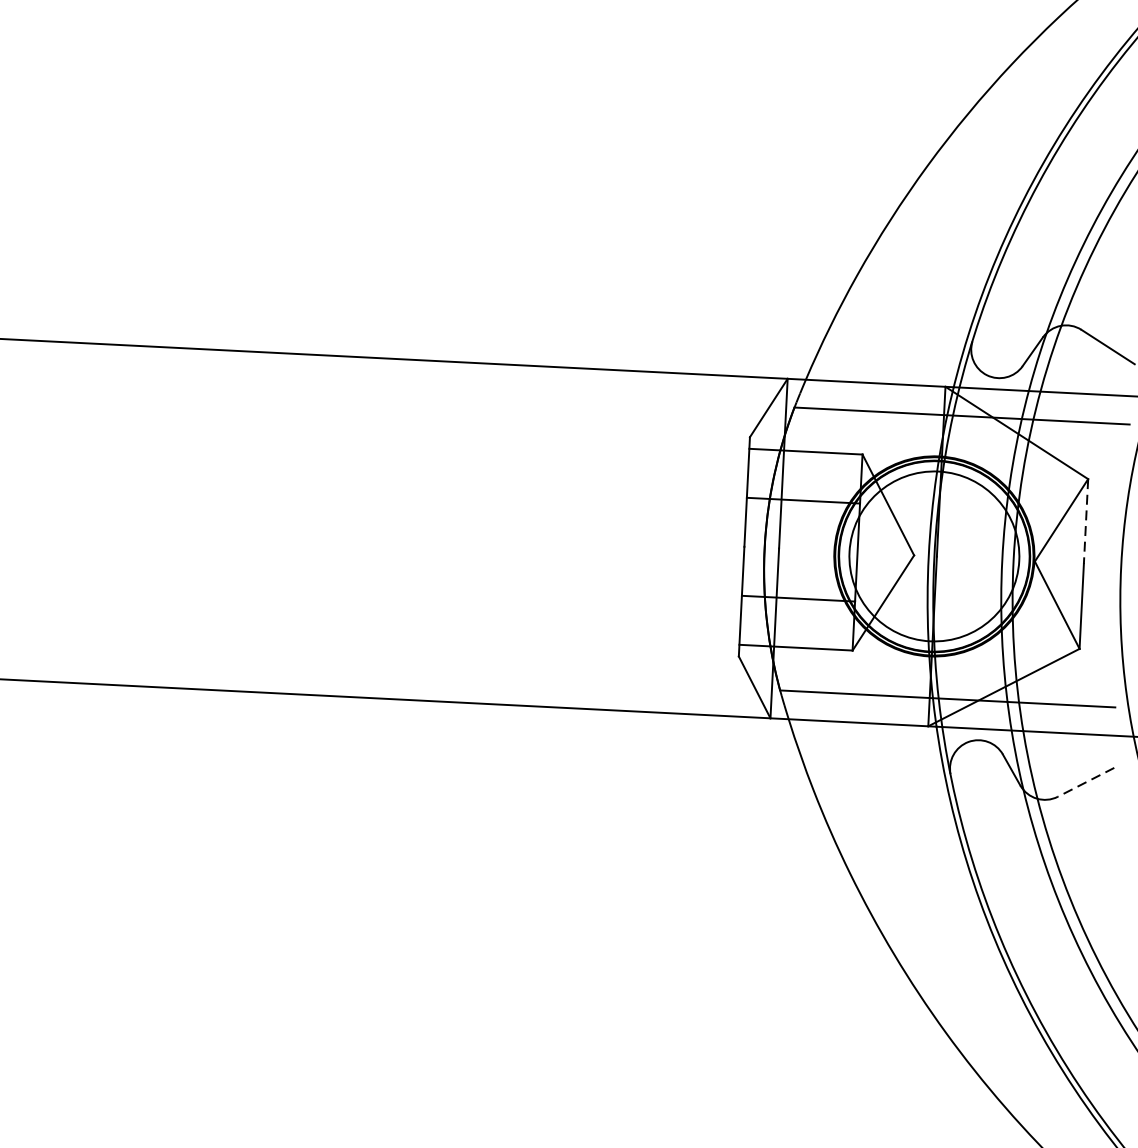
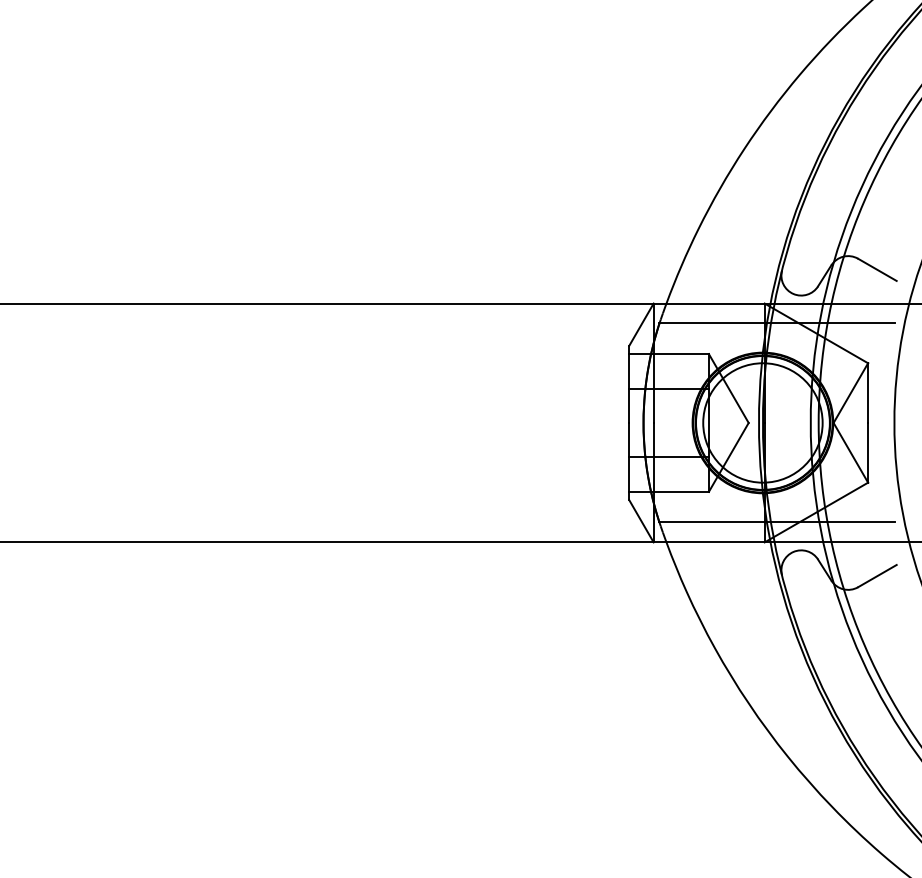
line: (1086, 522) -> (868, 393), dashed -> solid
line: (1086, 782) -> (877, 576), dashed -> solid

